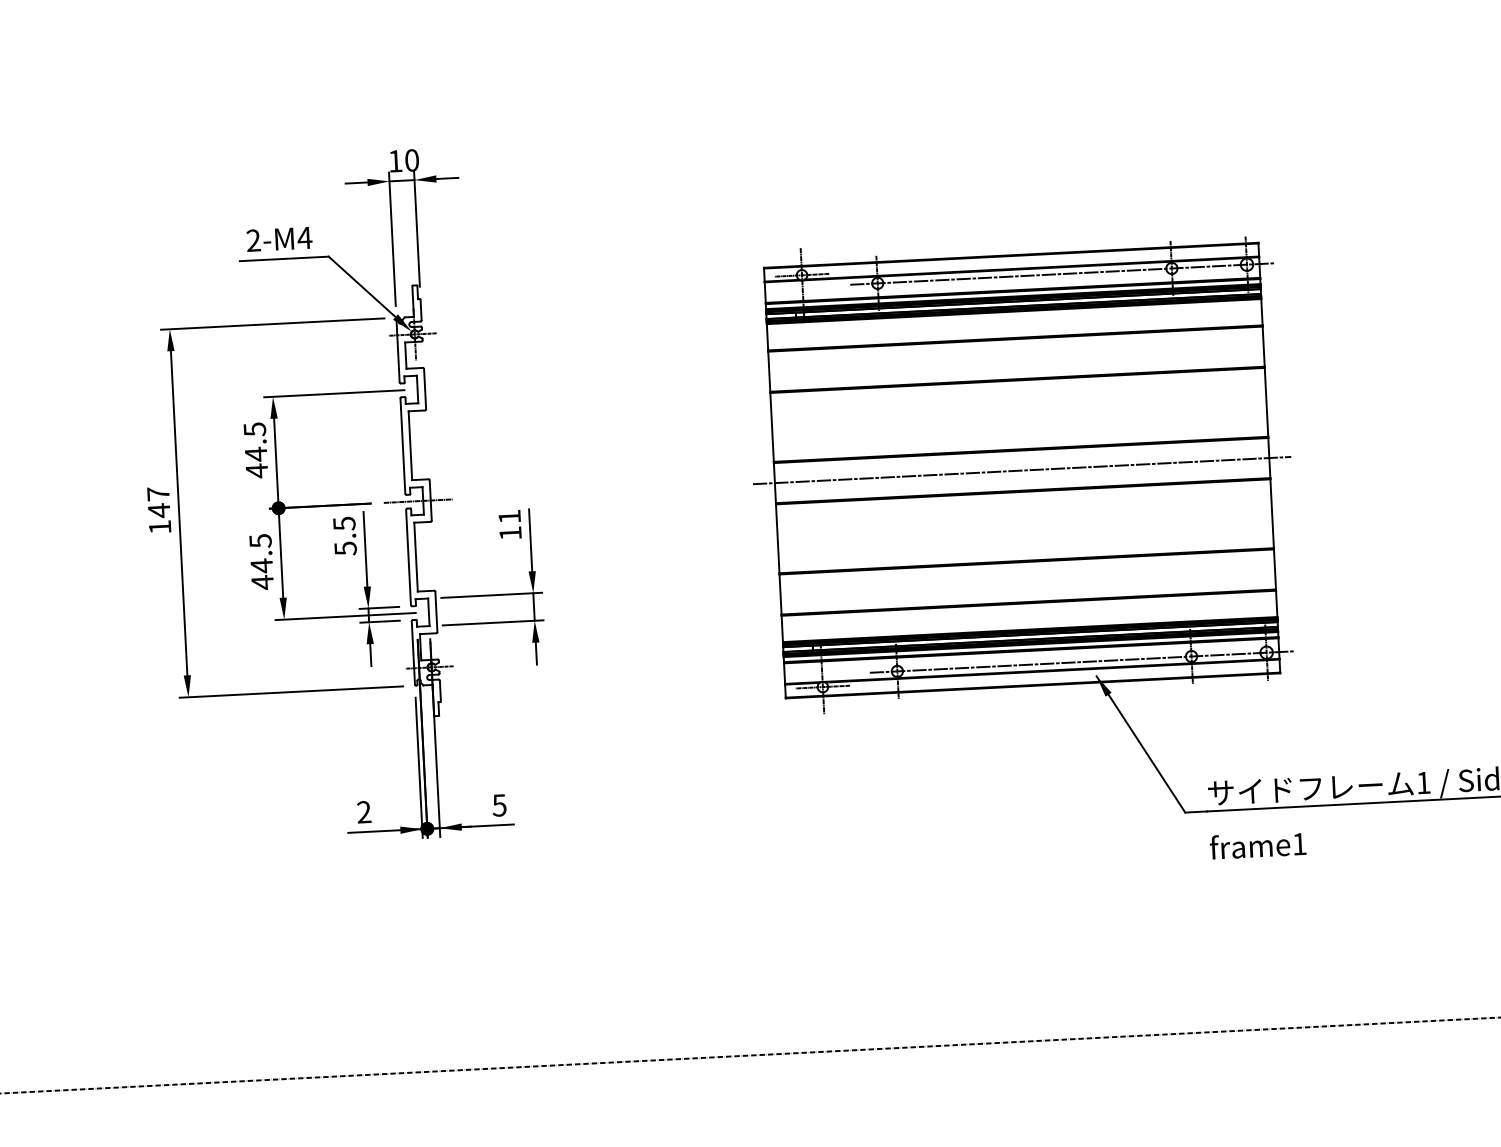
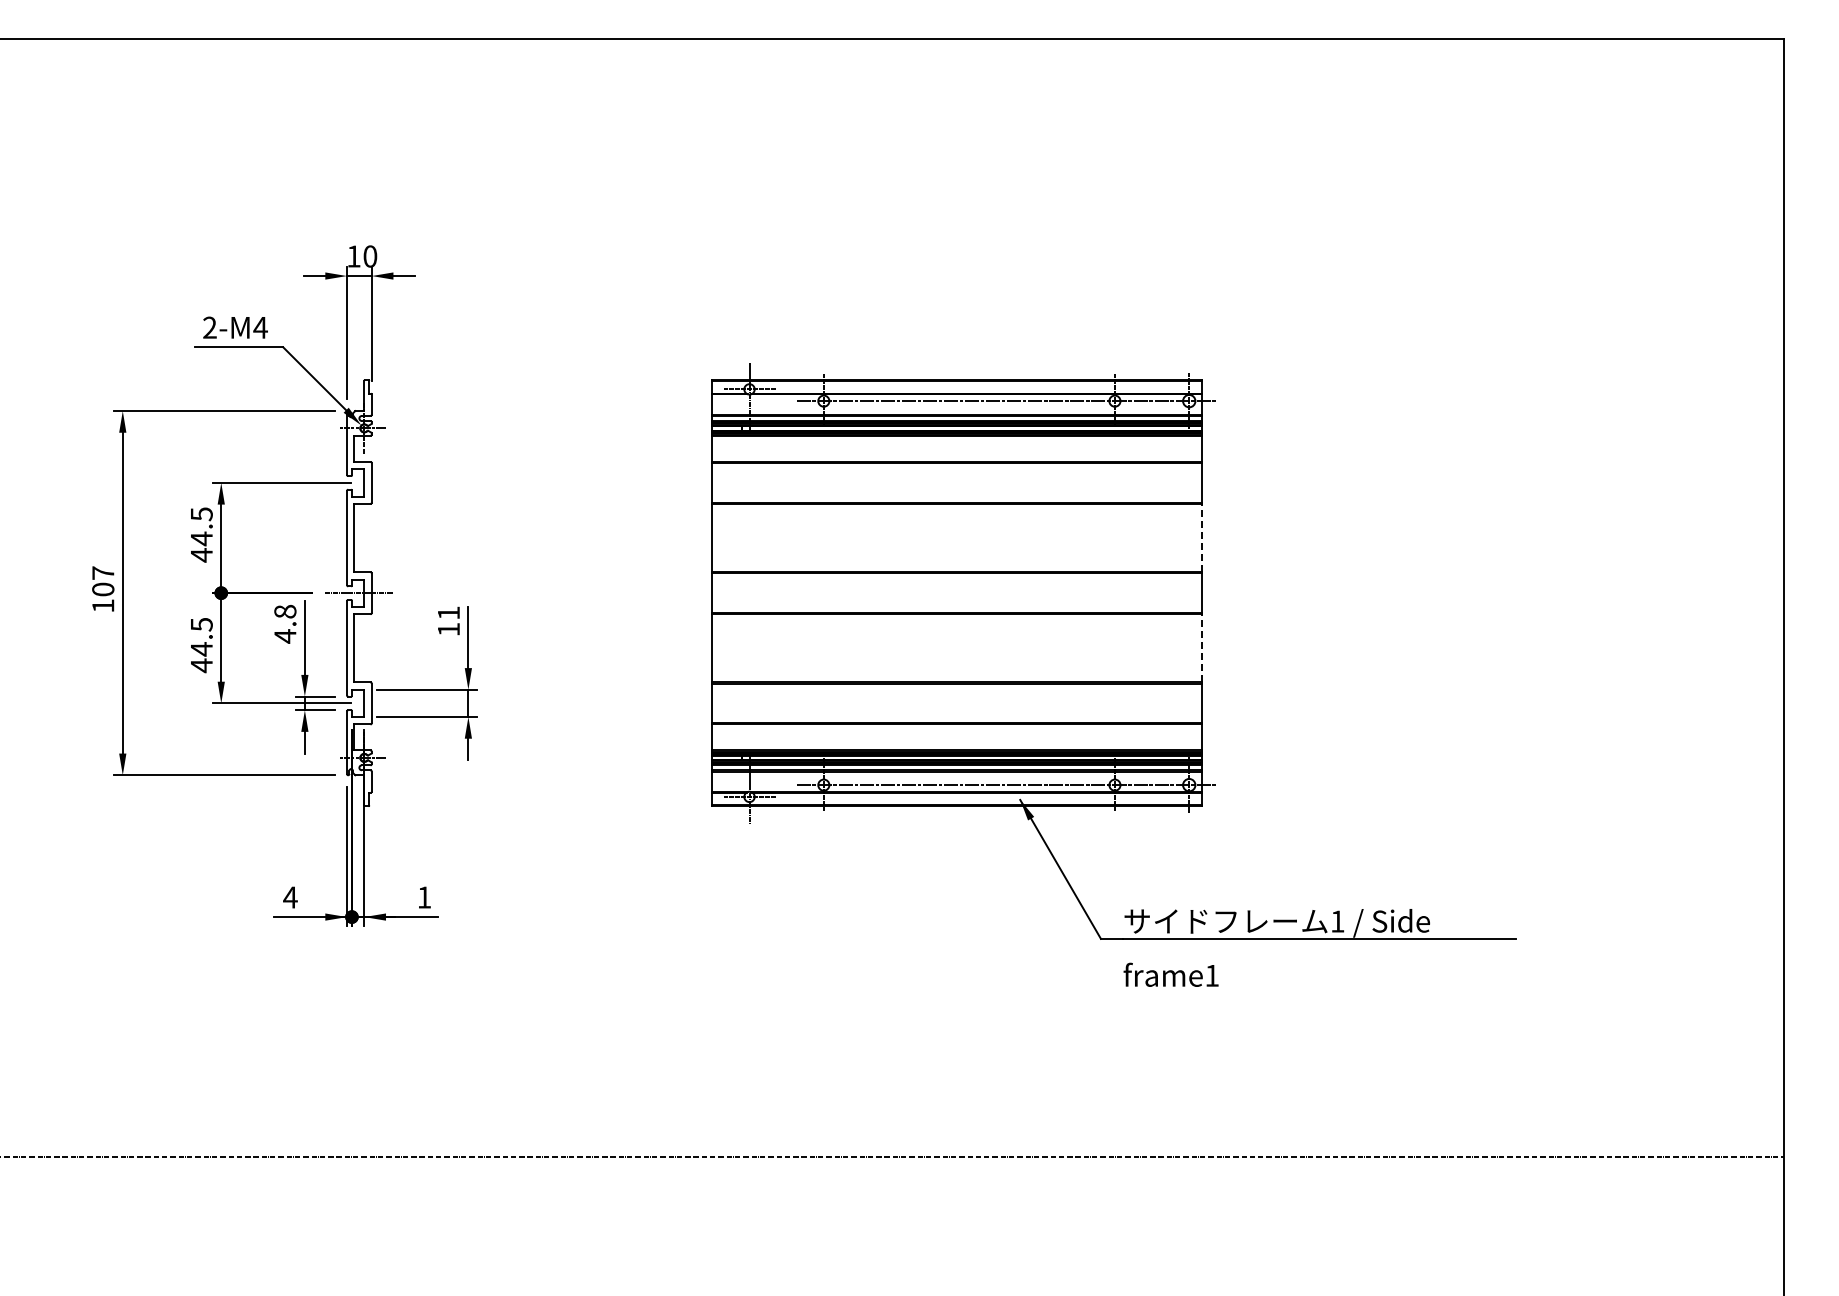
line: (1266, 401) -> (1201, 537), solid -> dashed
line: (1021, 470) -> (956, 593), removed
text: (159, 510) -> (103, 589), 147 -> 107
line: (1271, 512) -> (1201, 647), solid -> dashed
text: (345, 535) -> (285, 623), 5.5 -> 4.8
text: (499, 805) -> (424, 897), 5 -> 1
text: (364, 812) -> (290, 897), 2 -> 4

